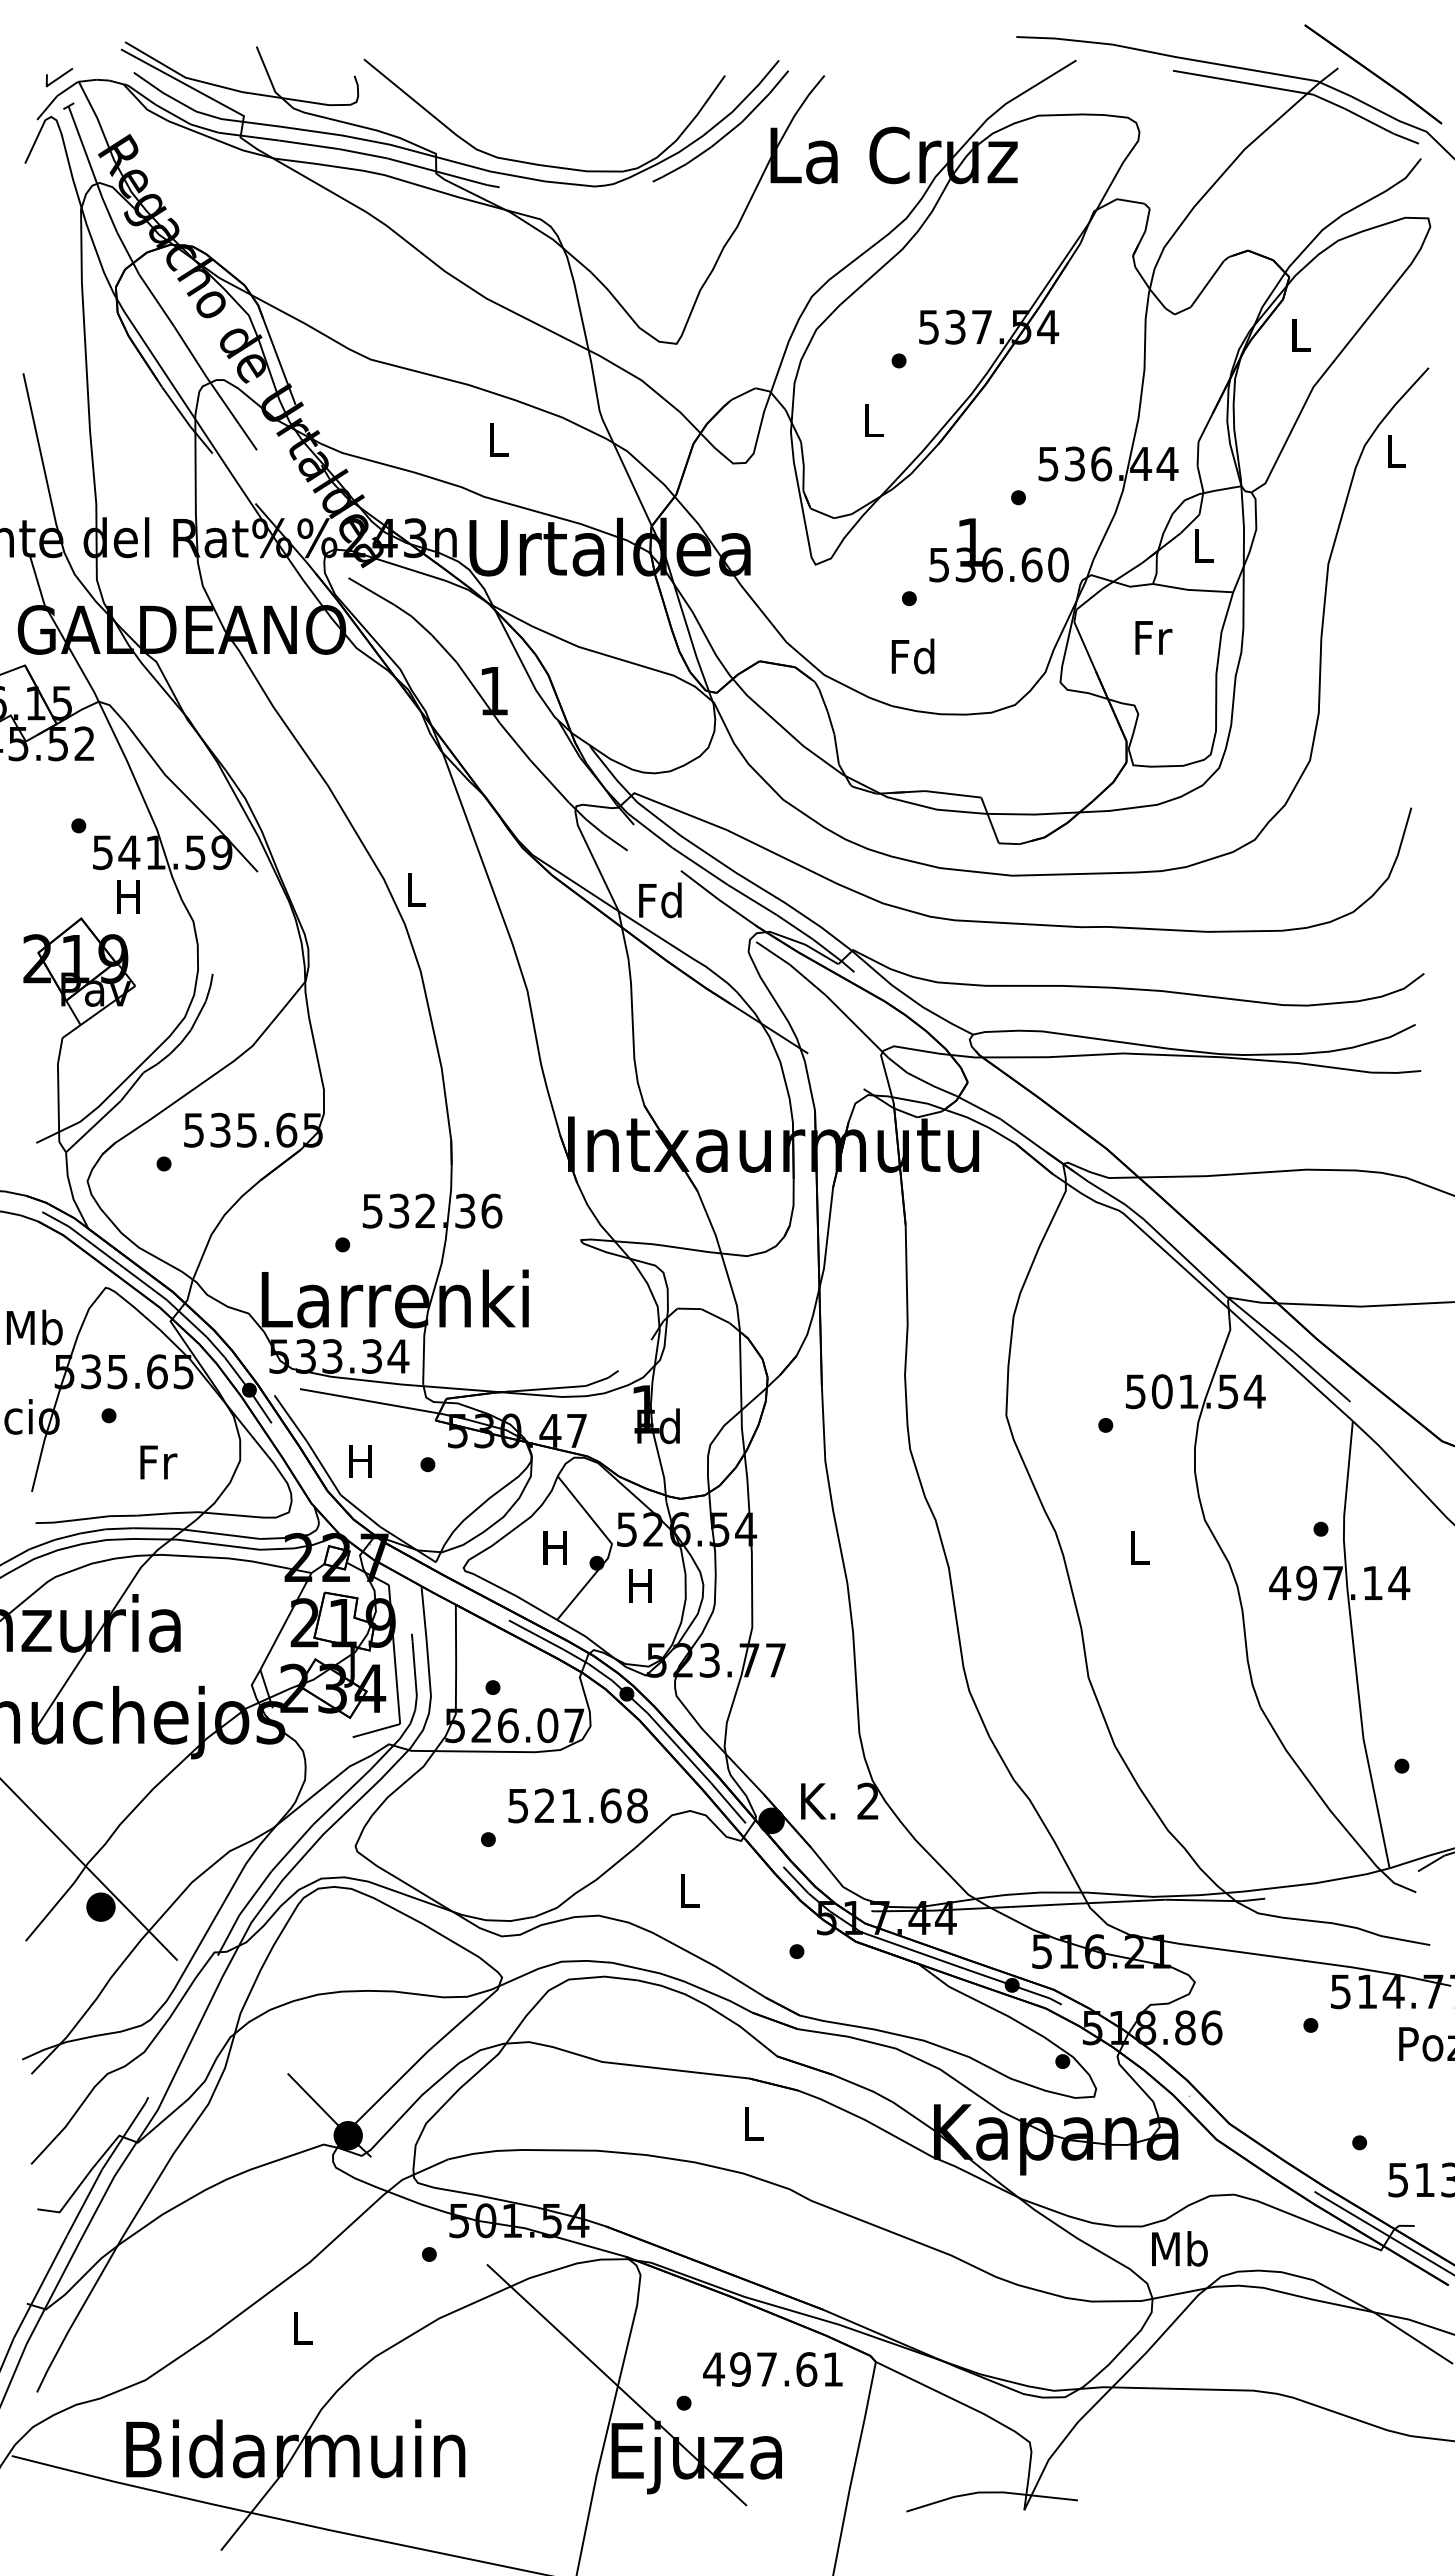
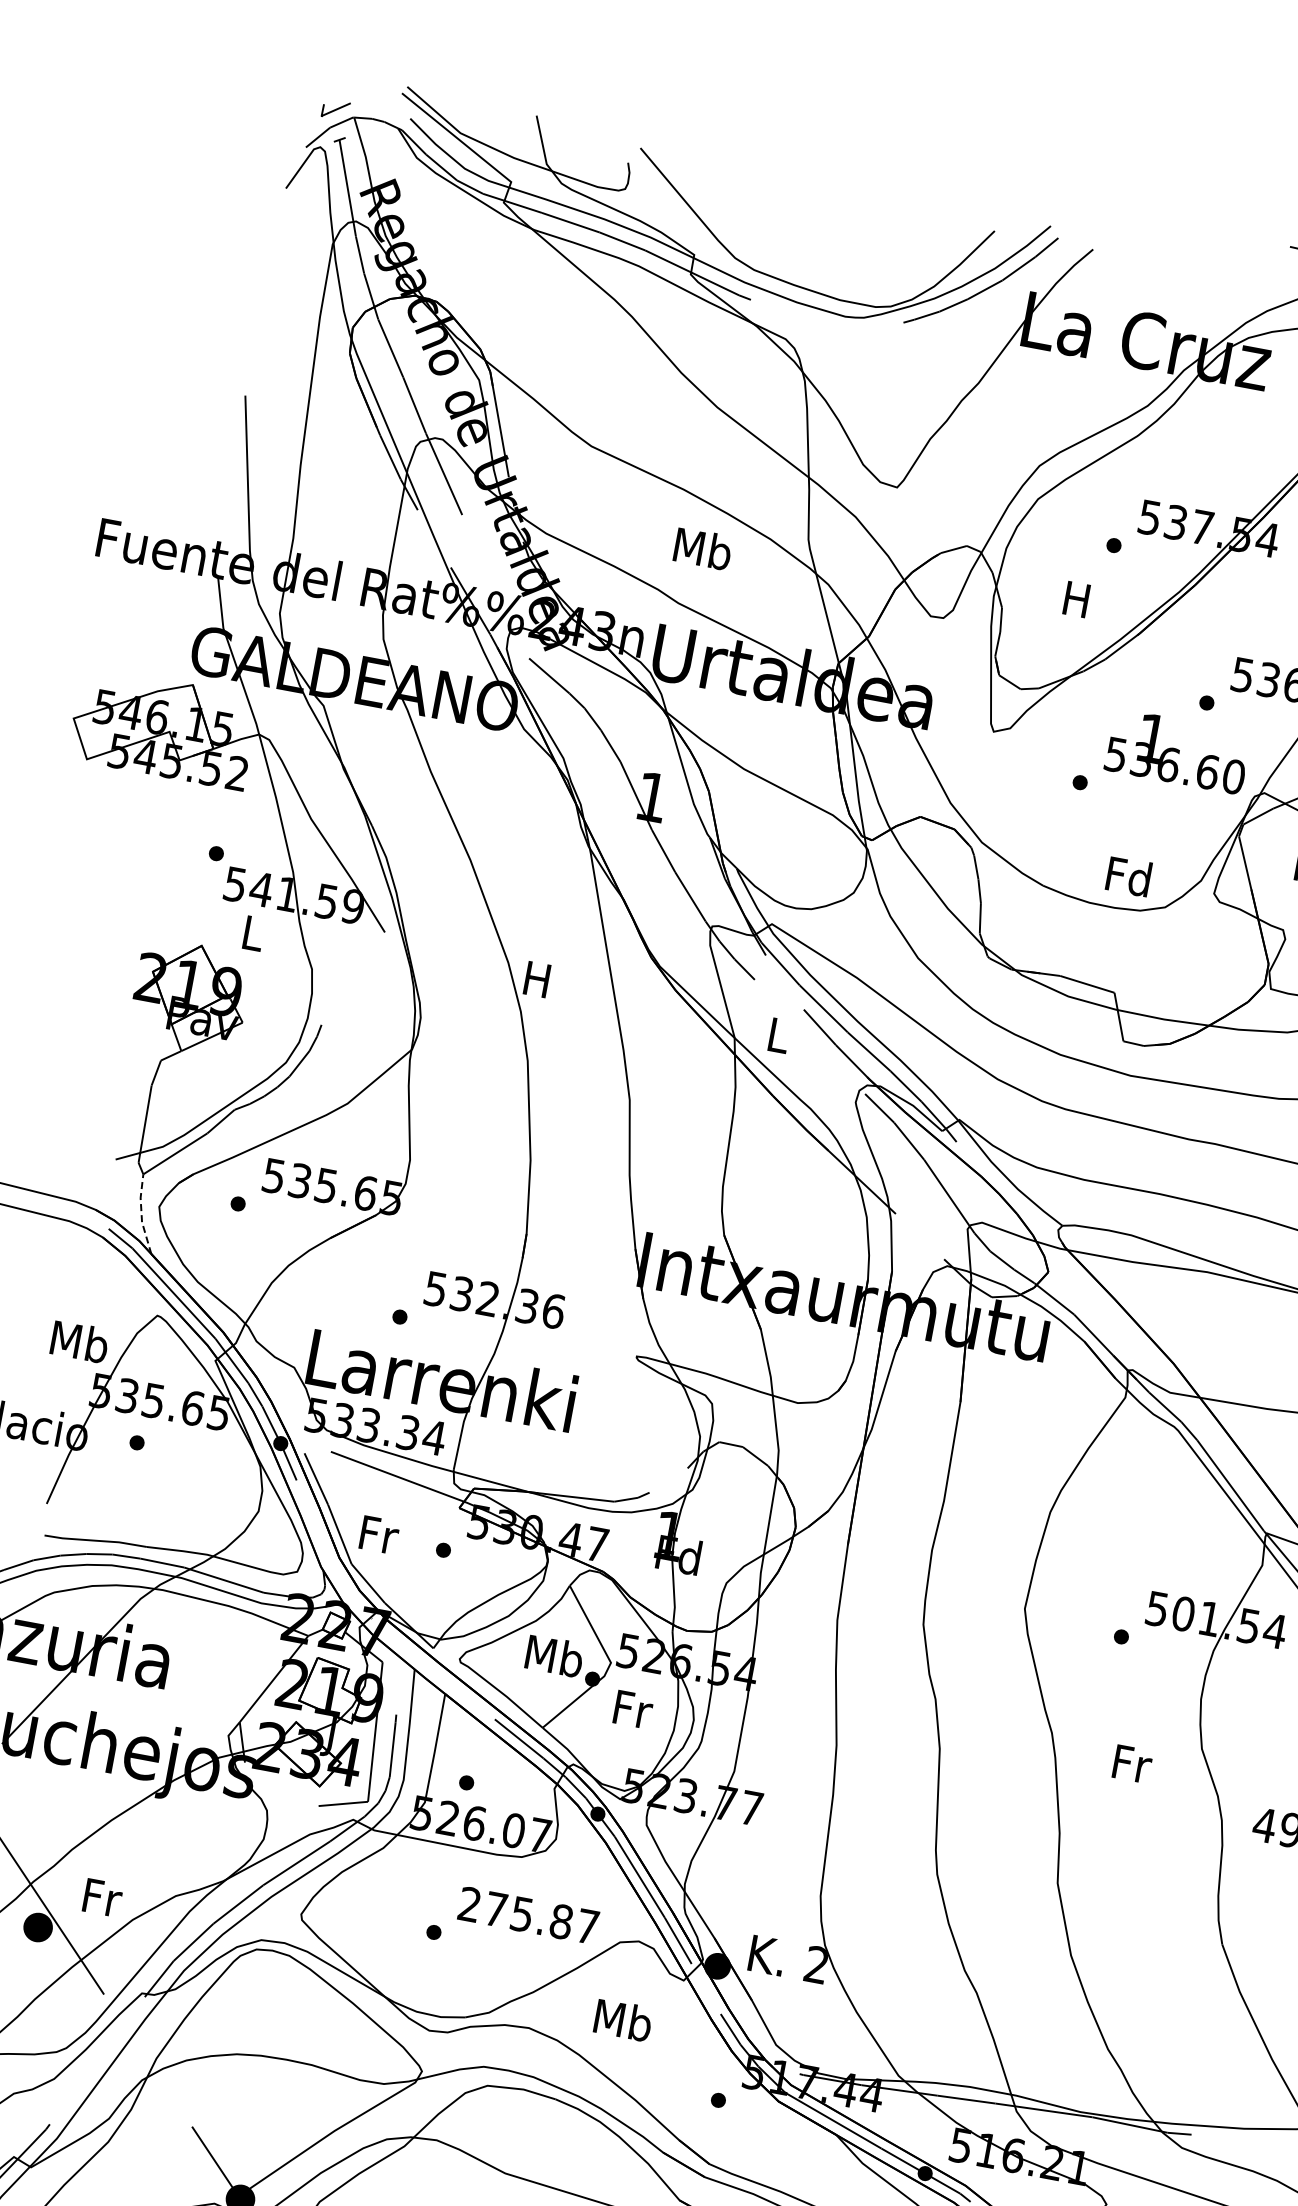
text: (872, 420) -> (1076, 599), L -> H
text: (498, 439) -> (703, 549), L -> Mb
text: (912, 656) -> (1128, 876), moved
text: (414, 889) -> (536, 978), L -> H
text: (128, 896) -> (252, 932), H -> L
text: (660, 900) -> (778, 1035), Fd -> L
line: (71, 1191) -> (141, 1214), solid -> dashed
text: (362, 1461) -> (379, 1535), H -> Fr
text: (158, 1462) -> (102, 1897), moved
text: (555, 1547) -> (554, 1655), H -> Mb
text: (1139, 1547) -> (1132, 1763), L -> Fr
text: (642, 1585) -> (633, 1709), H -> Fr
text: (577, 1805) -> (528, 1915), 521.68 -> 275.87
text: (689, 1890) -> (623, 2020), L -> Mb

